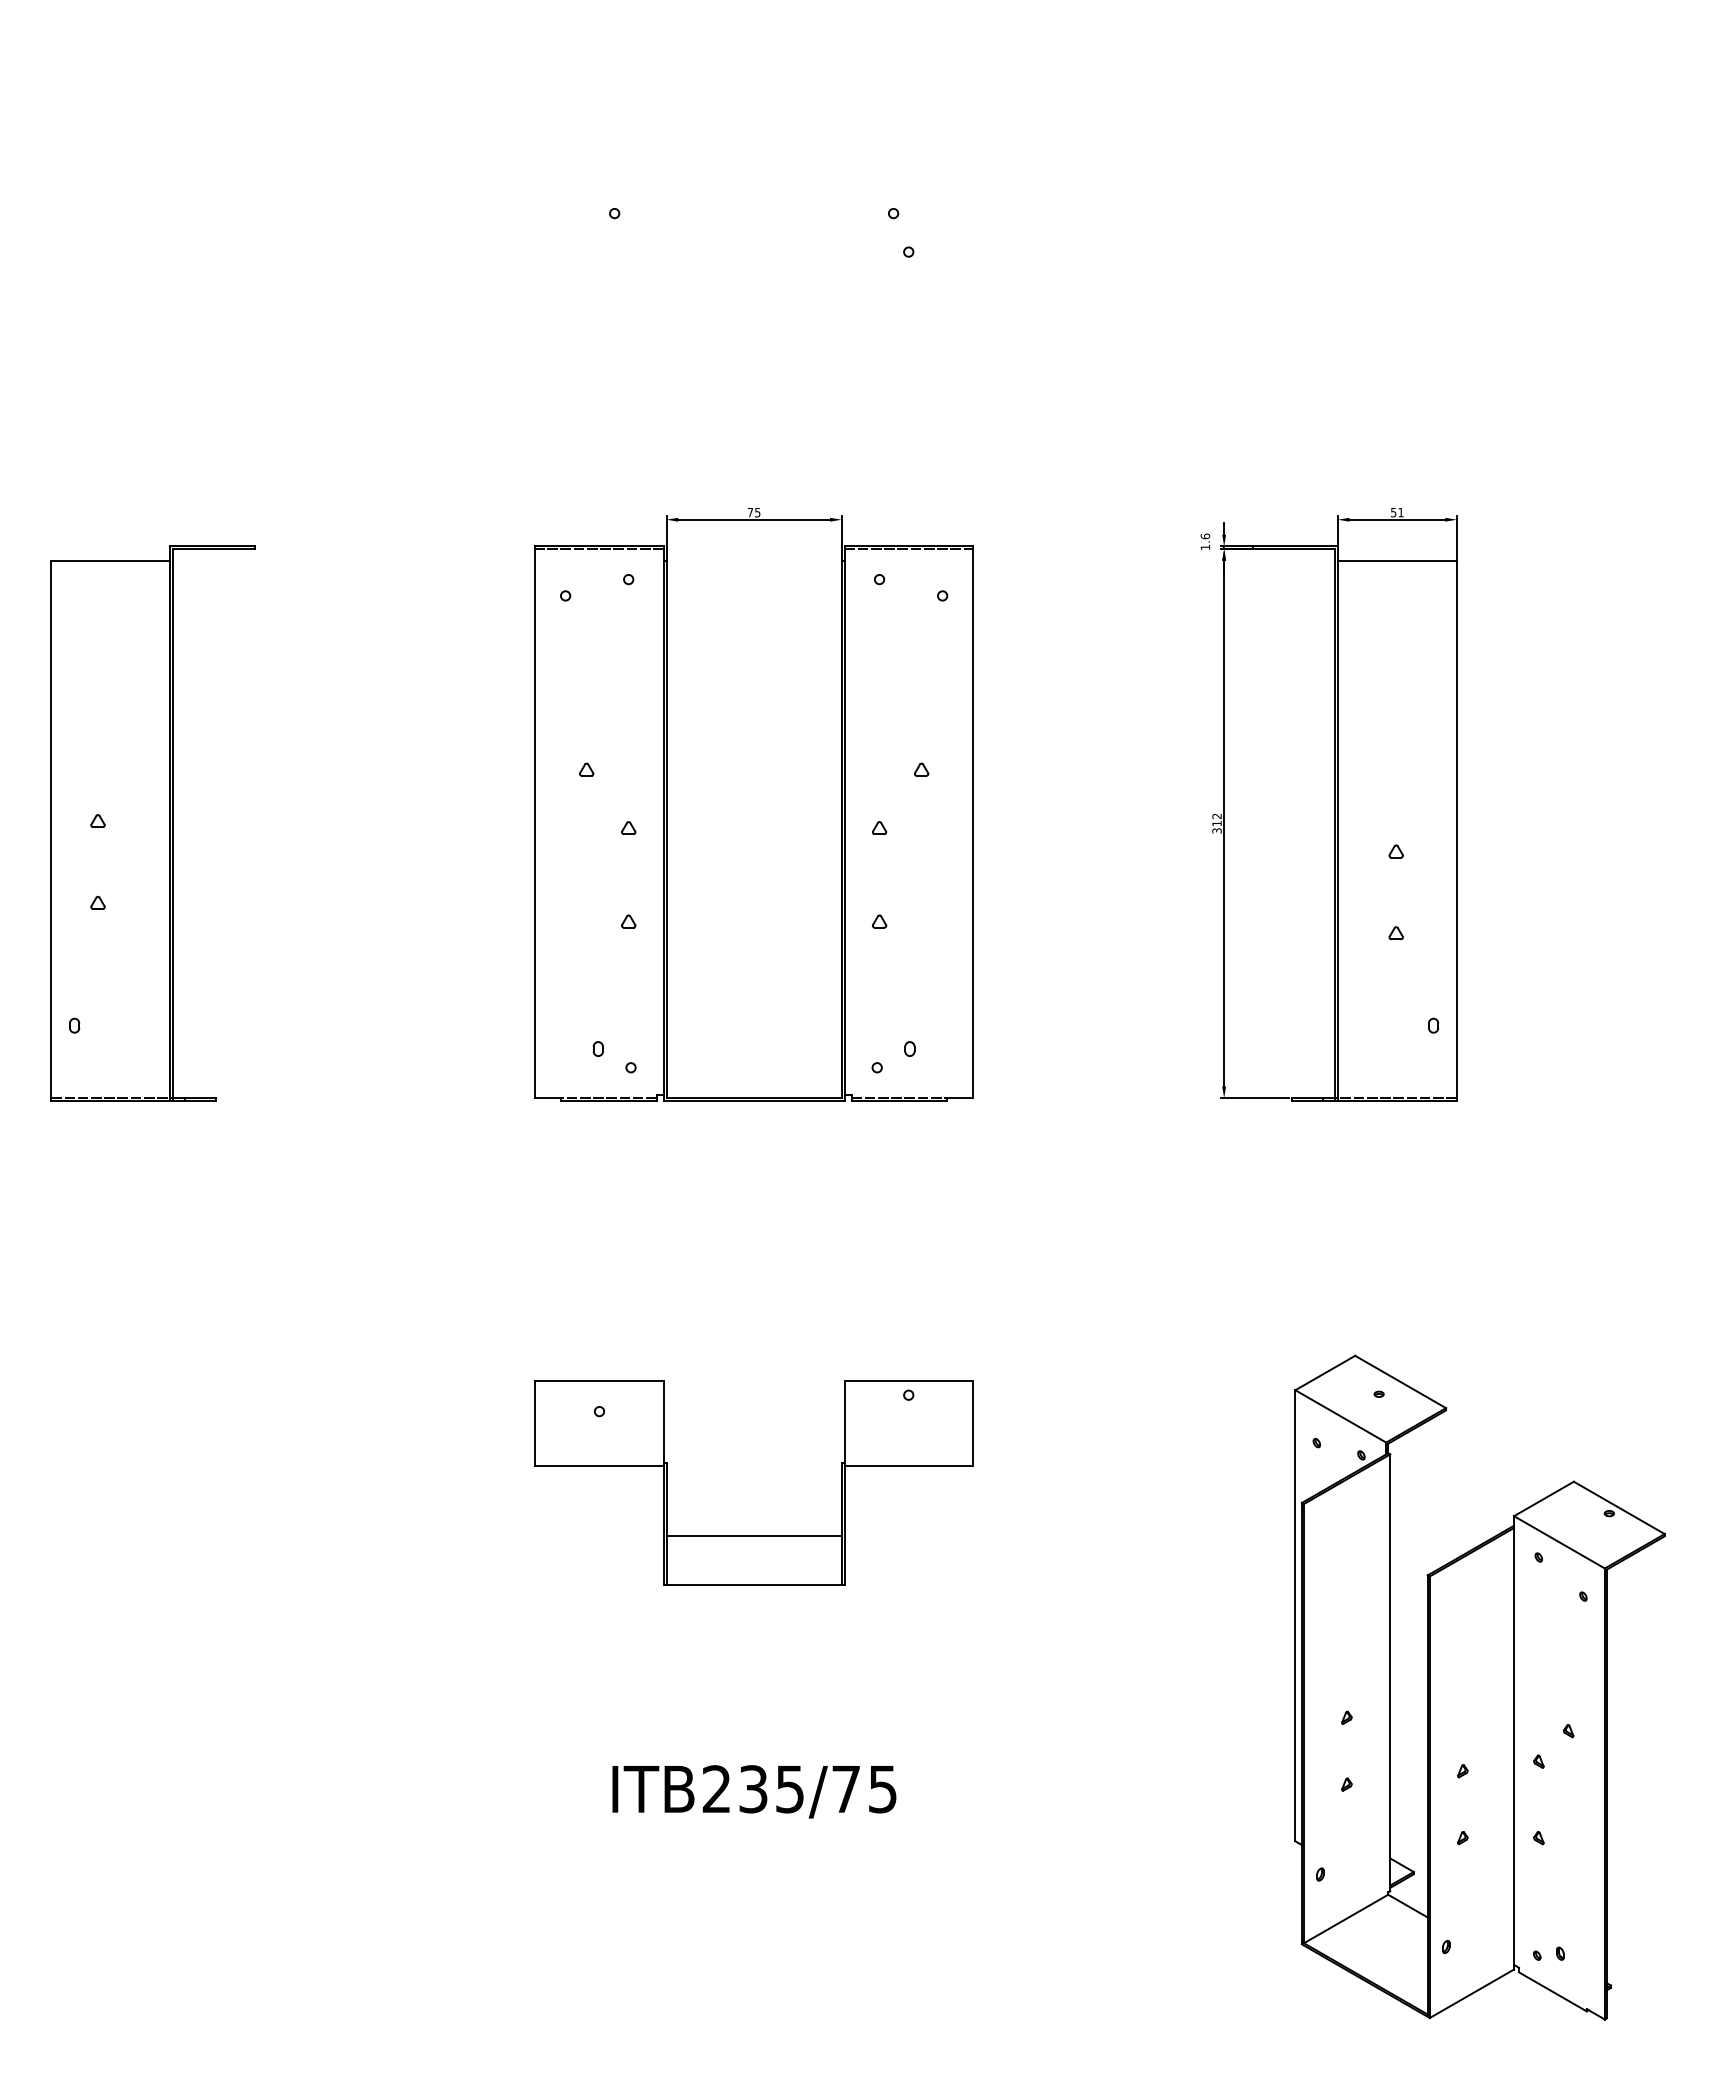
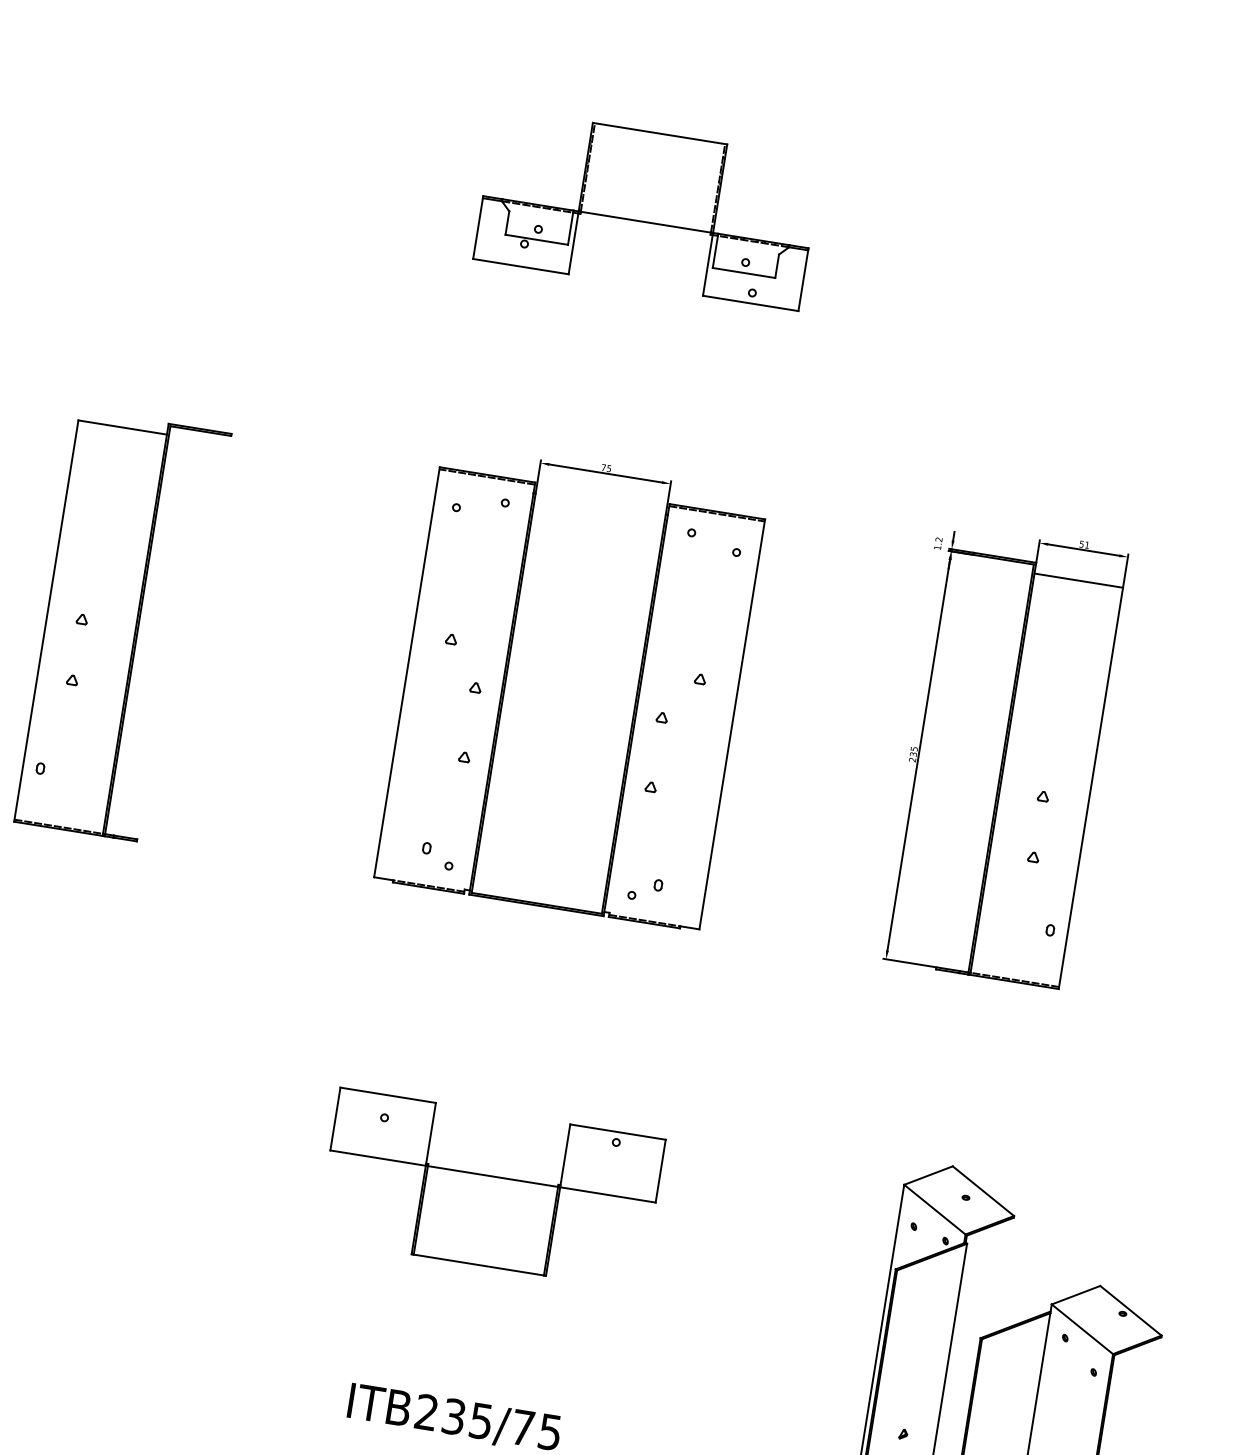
part: (753, 163) -> (647, 208), added
text: (1205, 536) -> (939, 539), 1.6 -> 1.2
text: (1216, 823) -> (913, 754), 312 -> 235
line: (753, 1535) -> (492, 1176), moved

